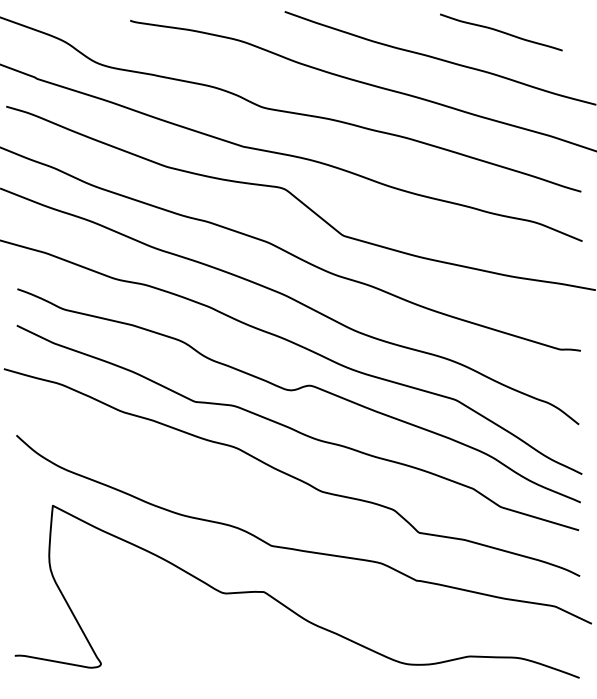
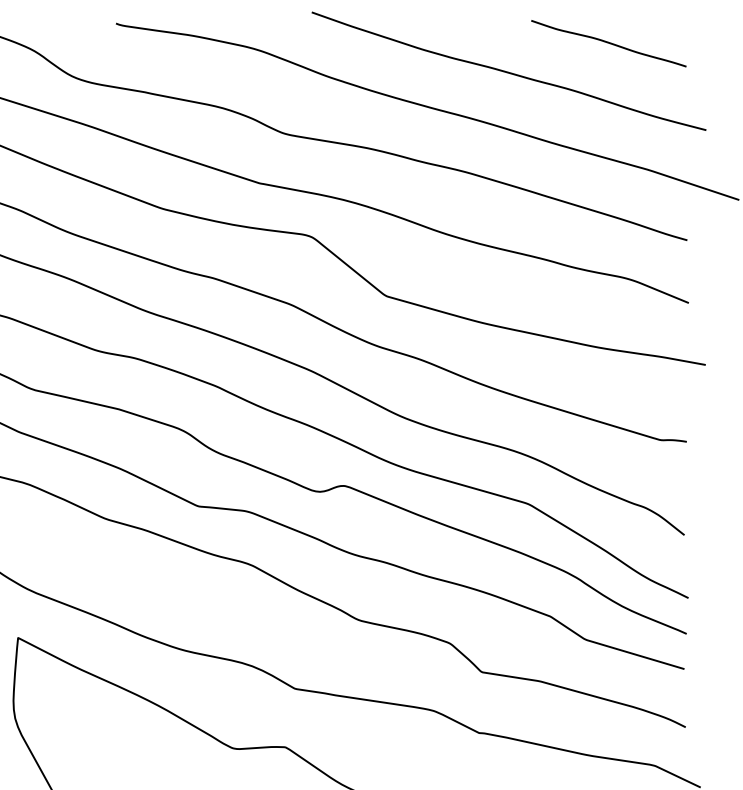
curve: (501, 32) -> (609, 43), moved

